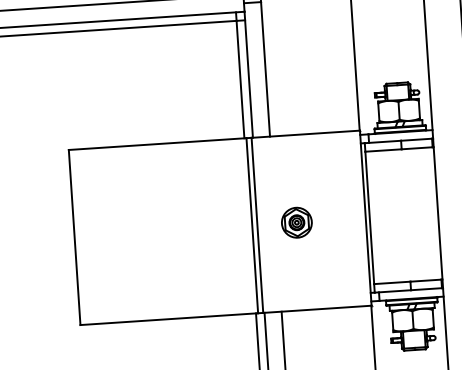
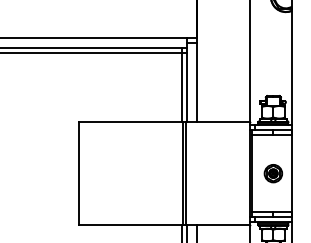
part: (297, 222) -> (273, 173), moved

